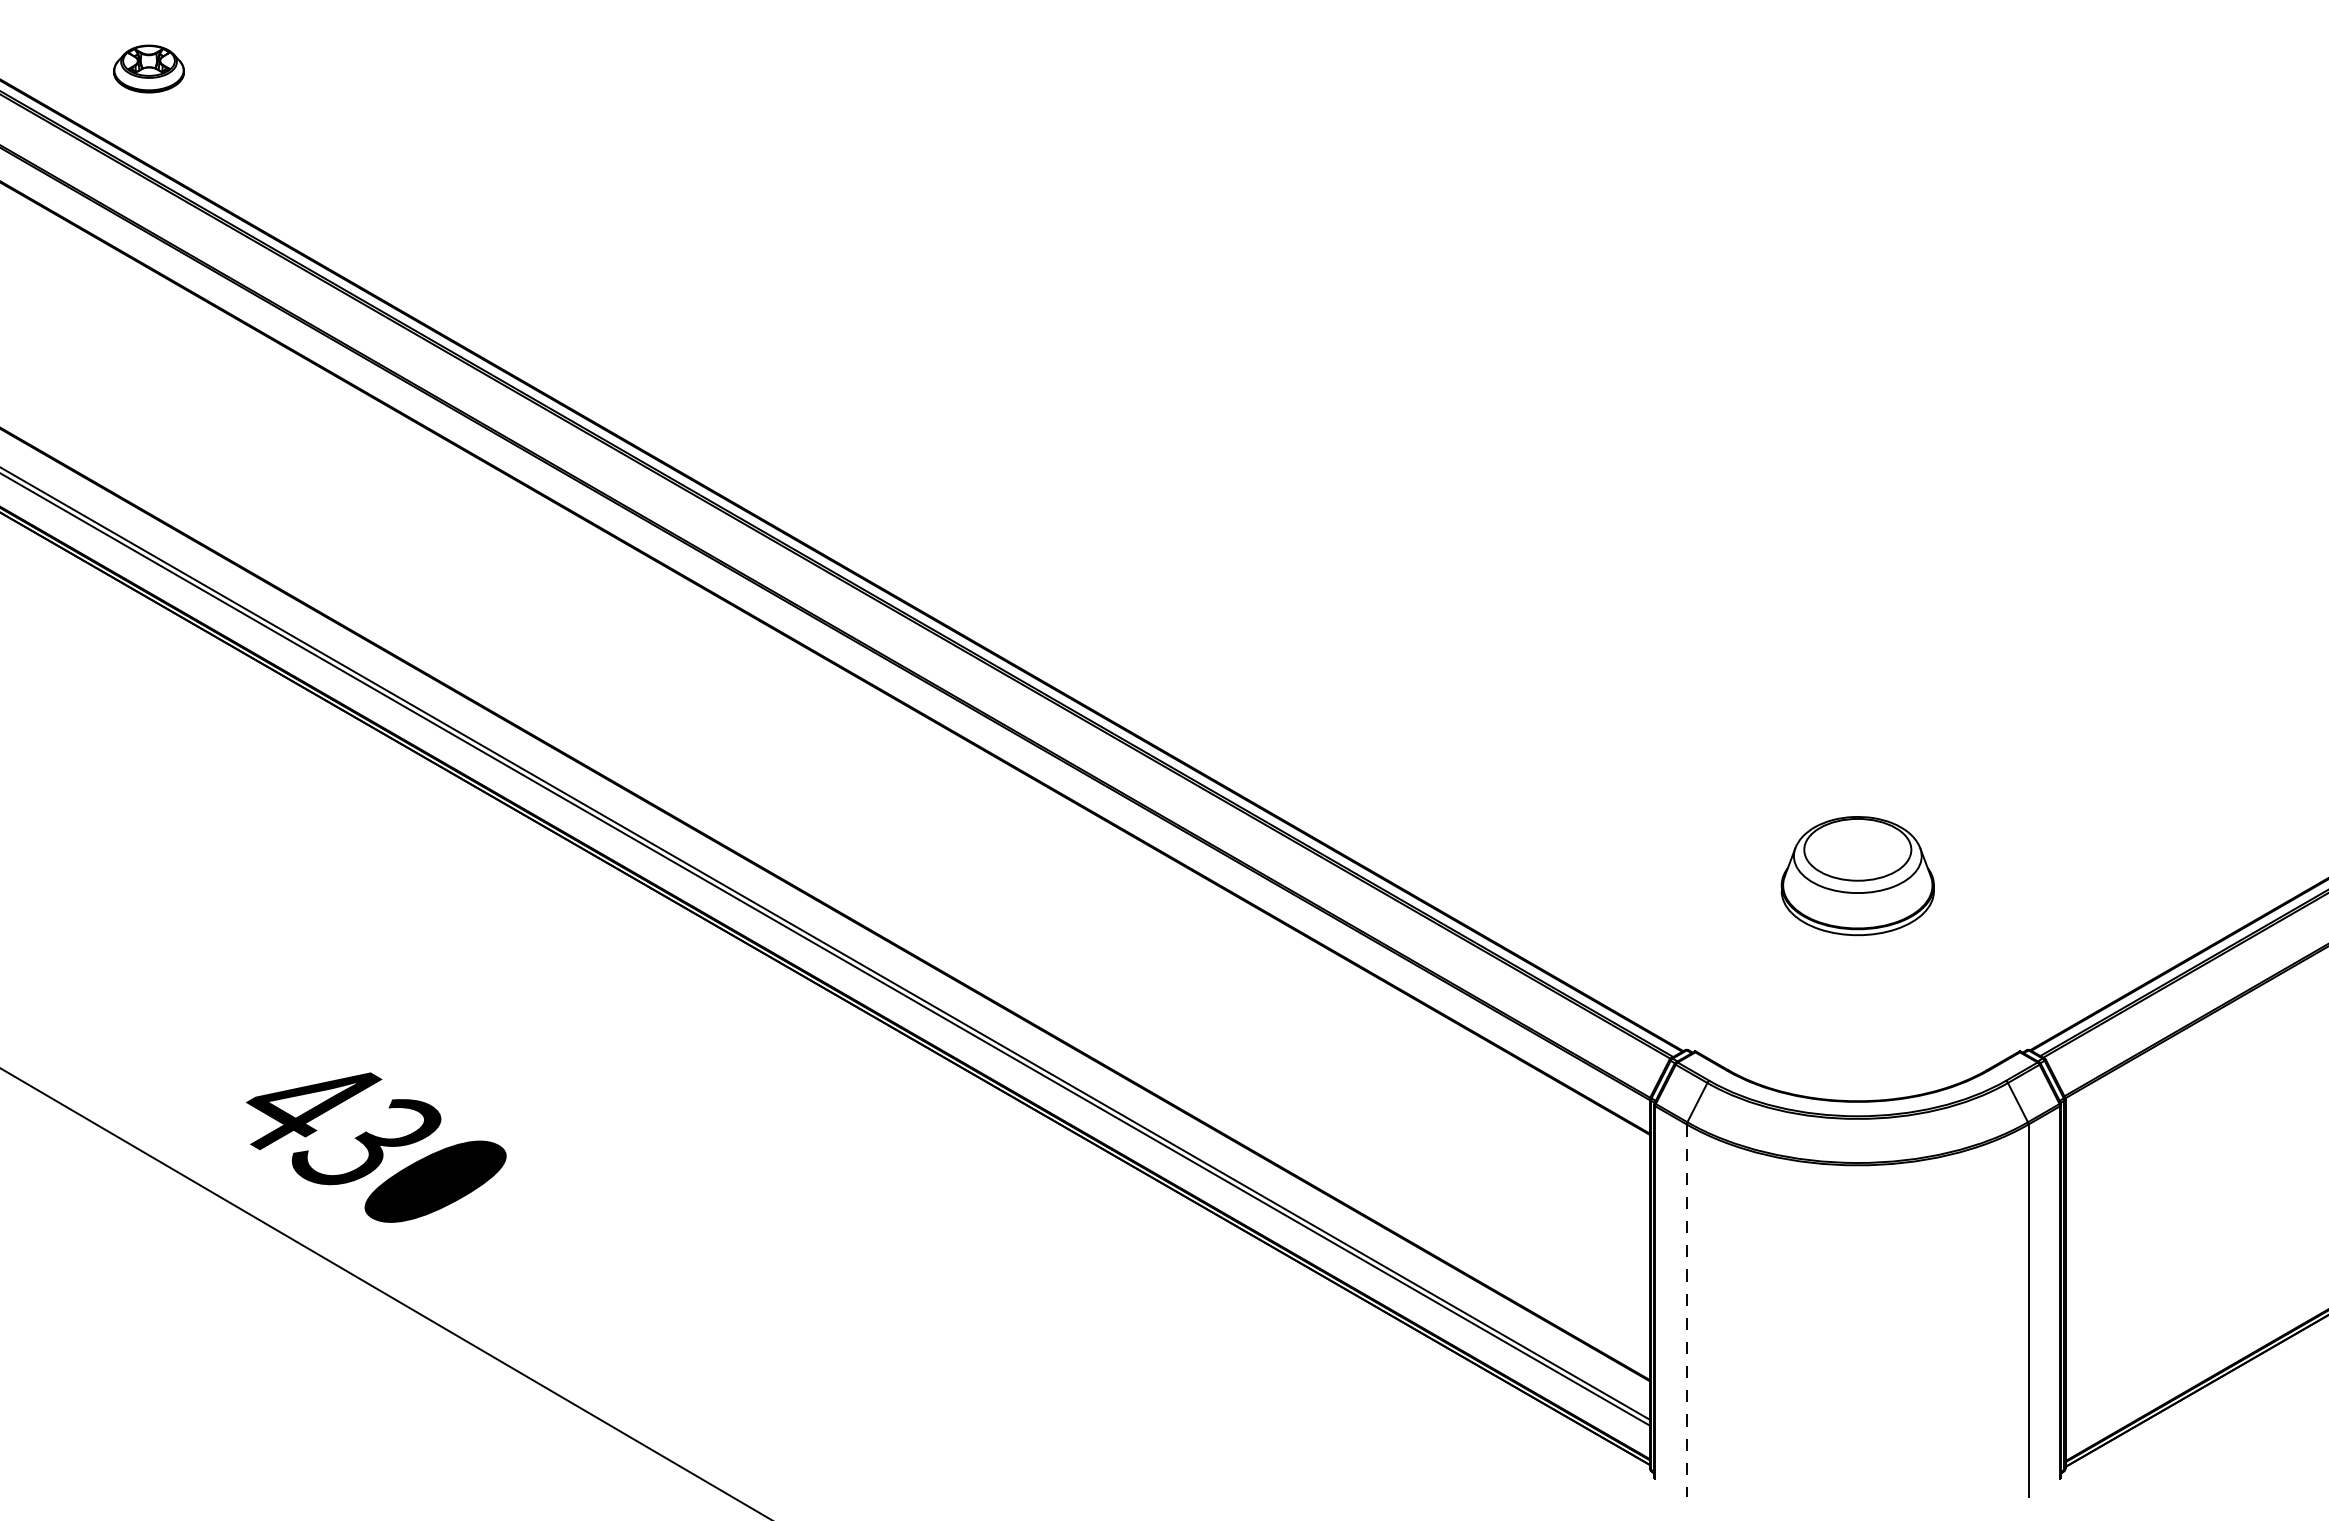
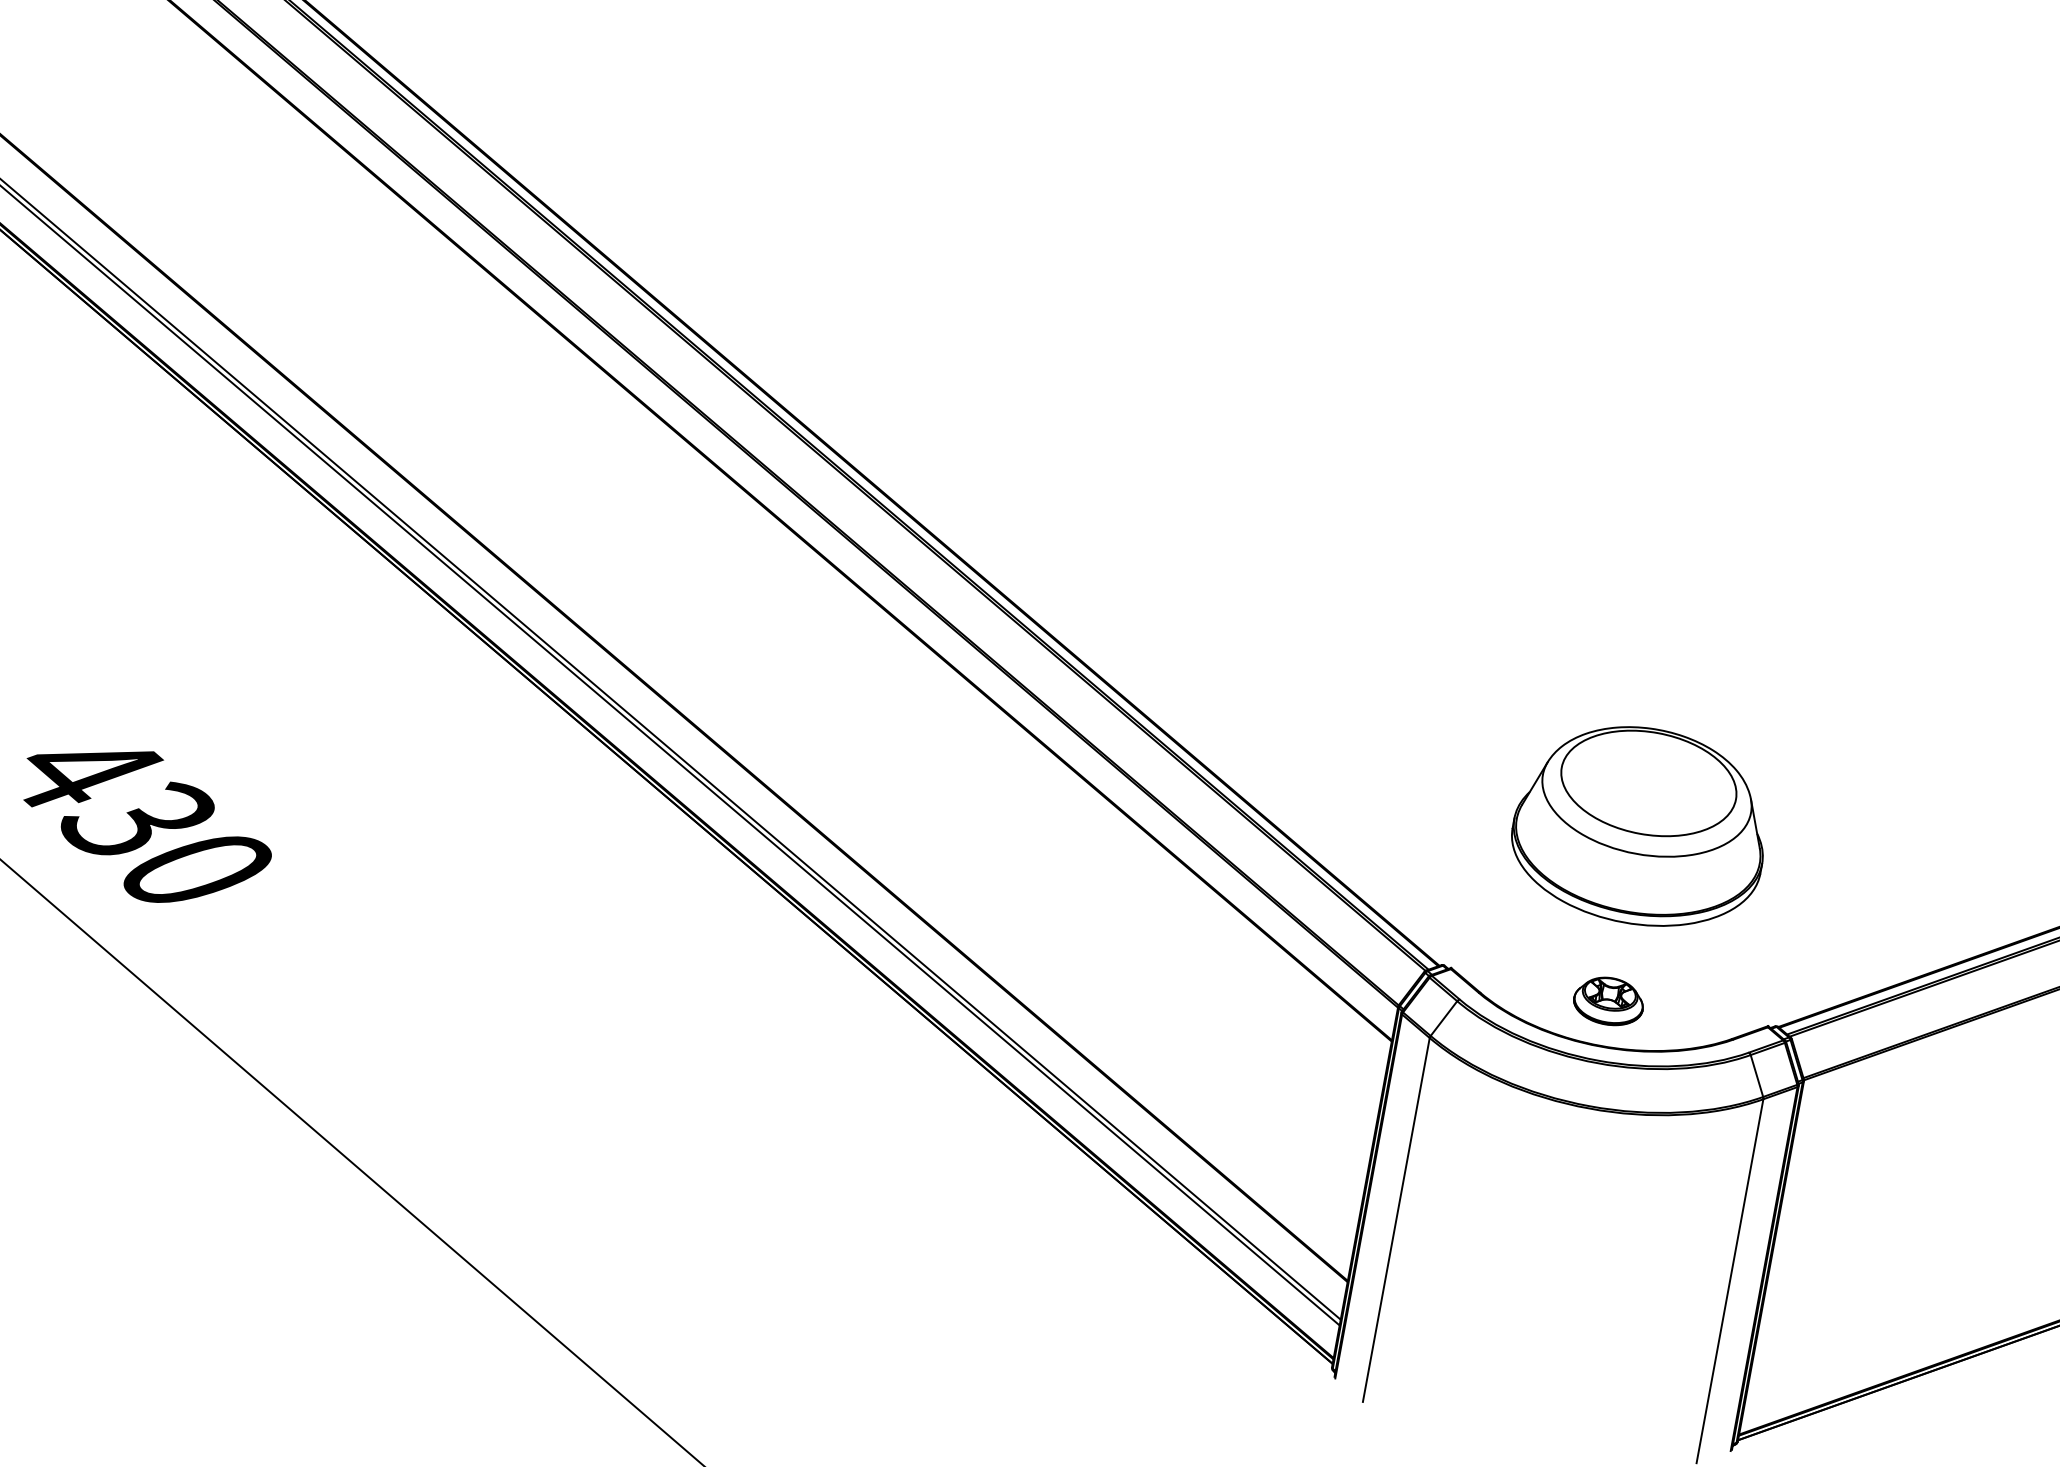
part: (1857, 875) -> (1640, 825), size x1.67
part: (1857, 1055) -> (1608, 1001), added
line: (1686, 1311) -> (1395, 1220), dashed -> solid

